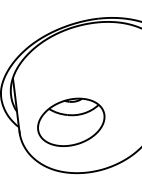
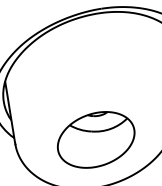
part: (71, 121) -> (96, 138), moved

